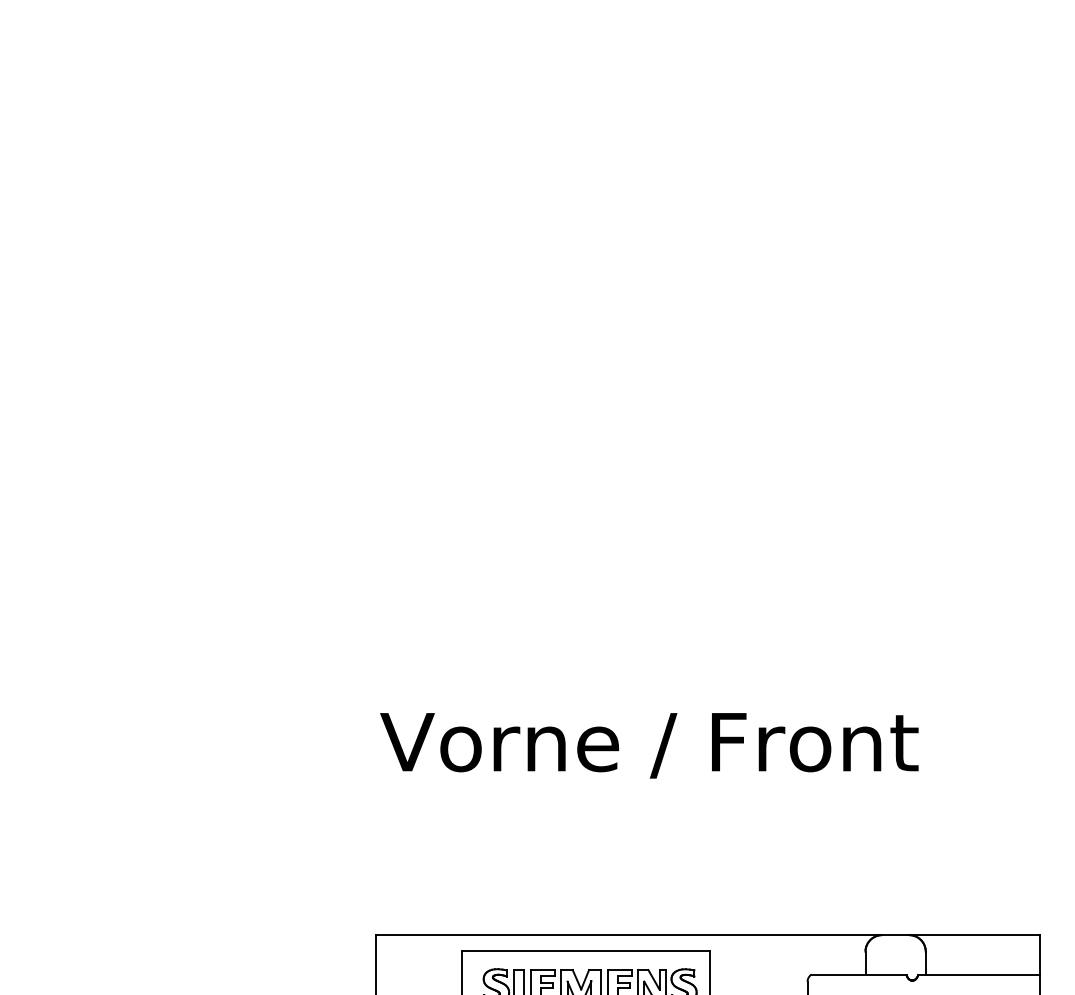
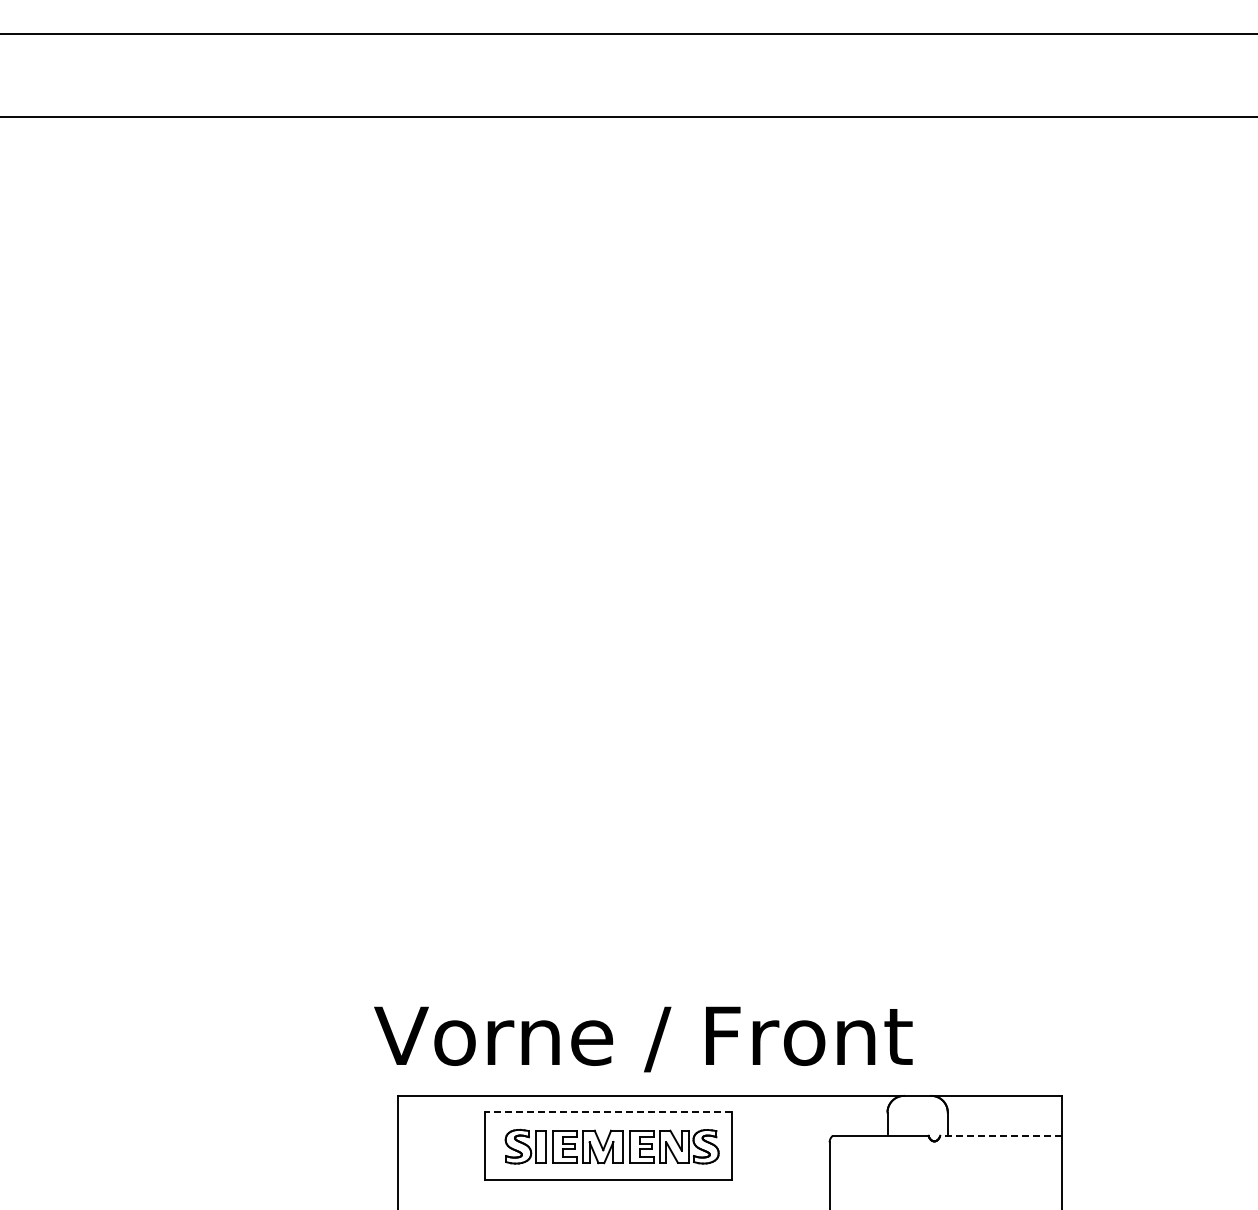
text: (649, 745) -> (643, 1039), moved
line: (586, 950) -> (608, 1111), solid -> dashed
line: (979, 974) -> (1001, 1135), solid -> dashed

